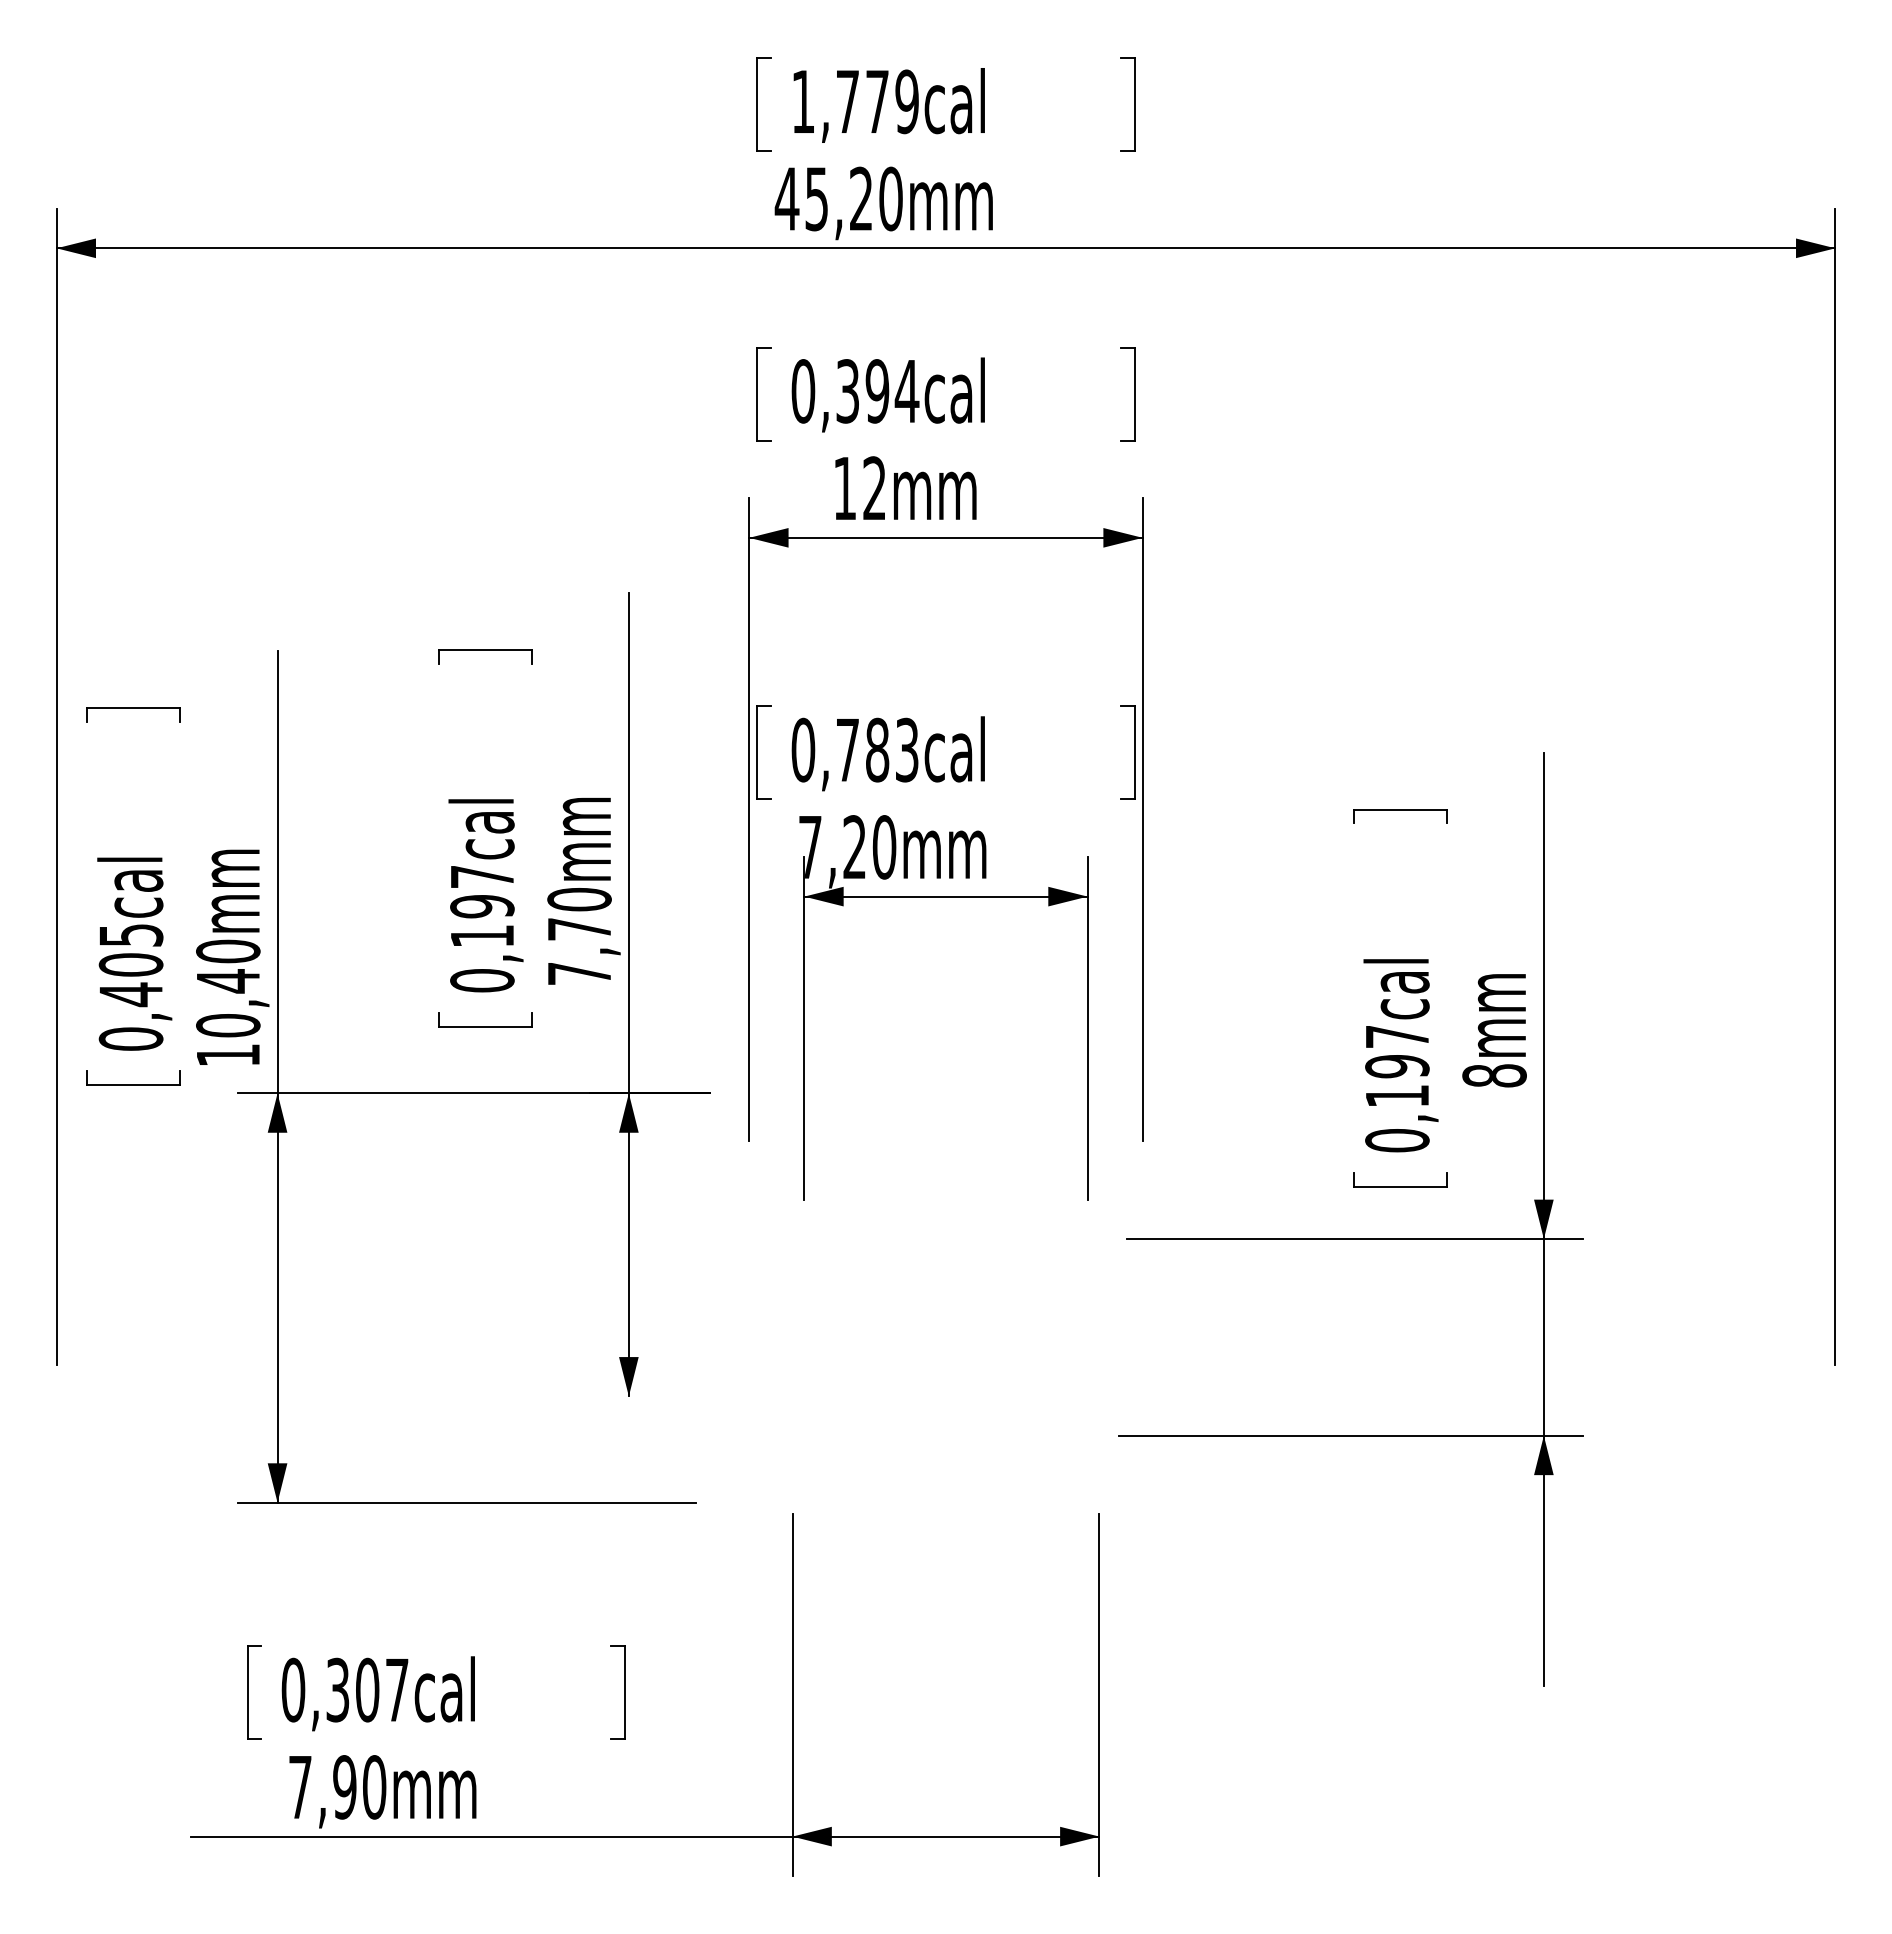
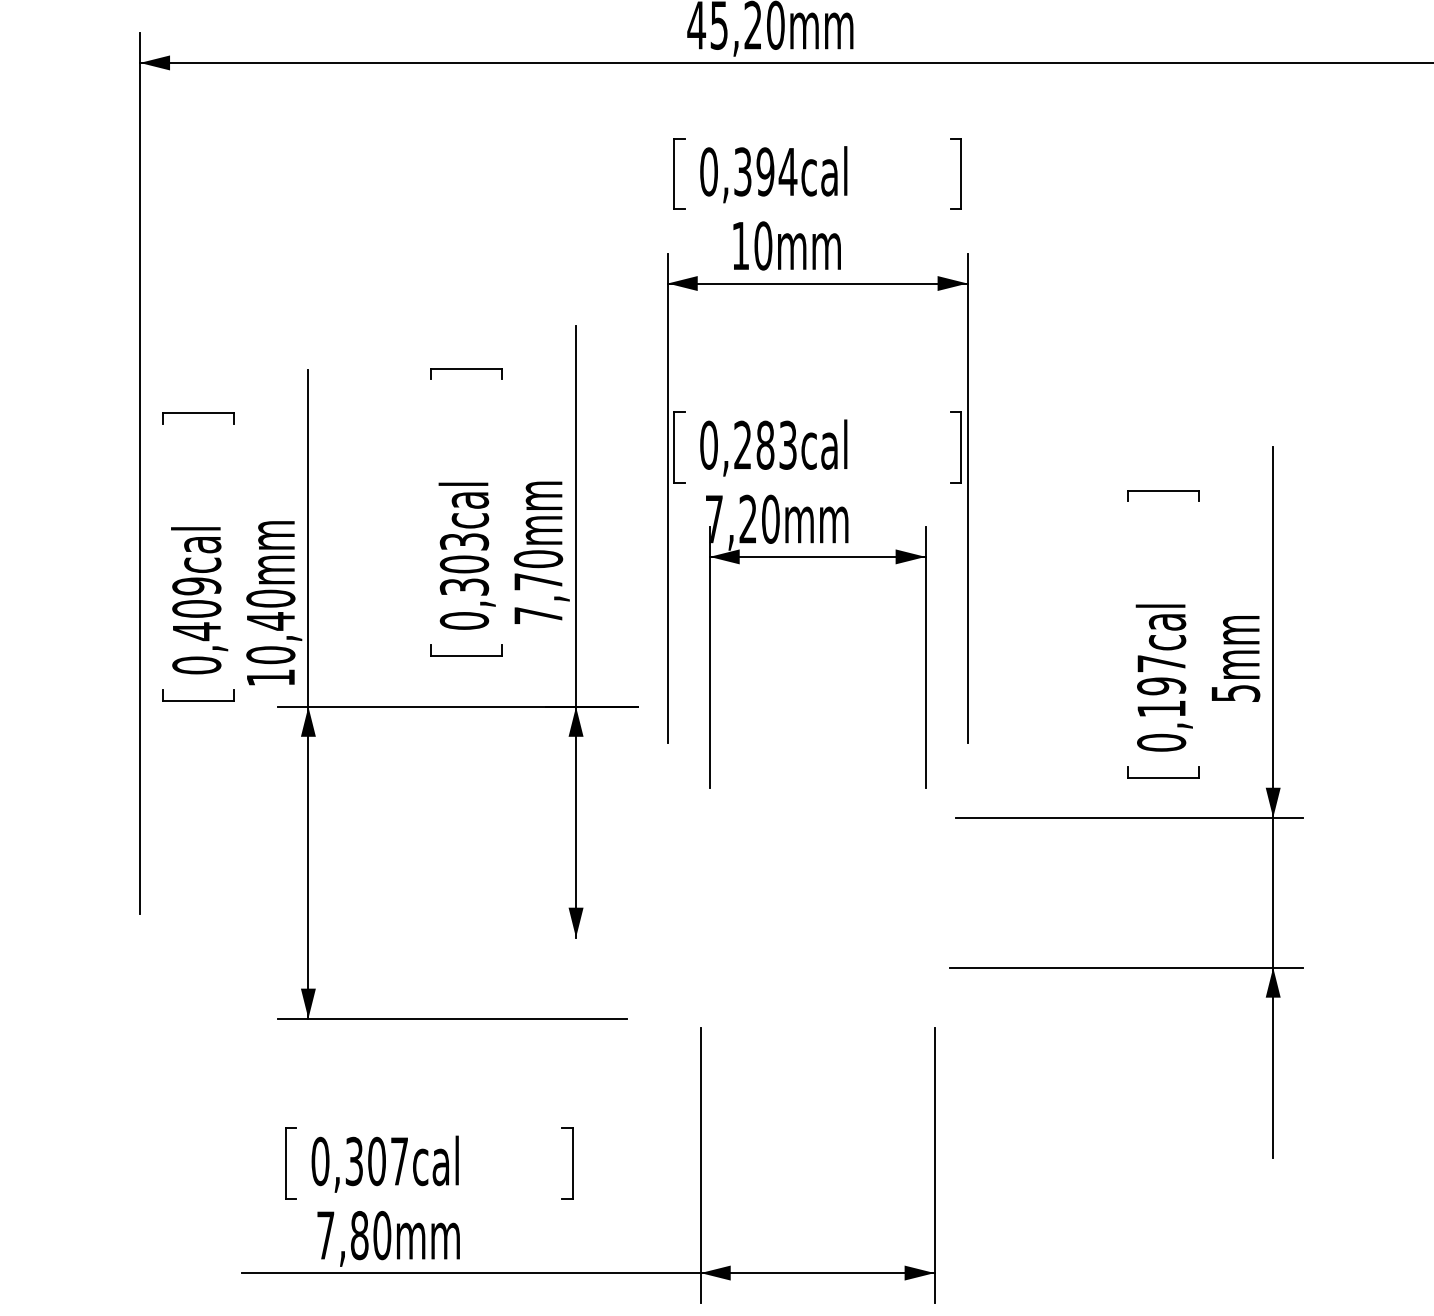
text: (874, 488) -> (763, 245), 12mm -> 10mm
text: (847, 749) -> (742, 444), 0,783cal -> 0,283cal
text: (482, 906) -> (464, 564), 0,197cal -> 0,303cal
text: (130, 935) -> (196, 586), 0,405cal -> 0,409cal
text: (1494, 1075) -> (1235, 693), 8mm -> 5mm
text: (344, 1787) -> (359, 1235), 7,90mm -> 7,80mm

